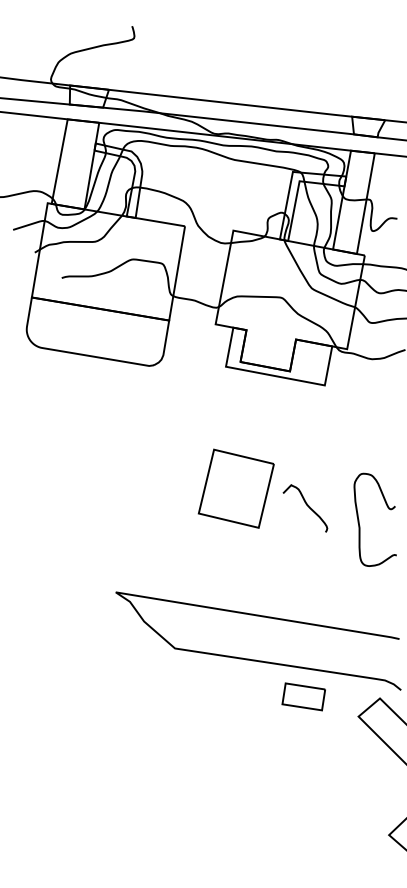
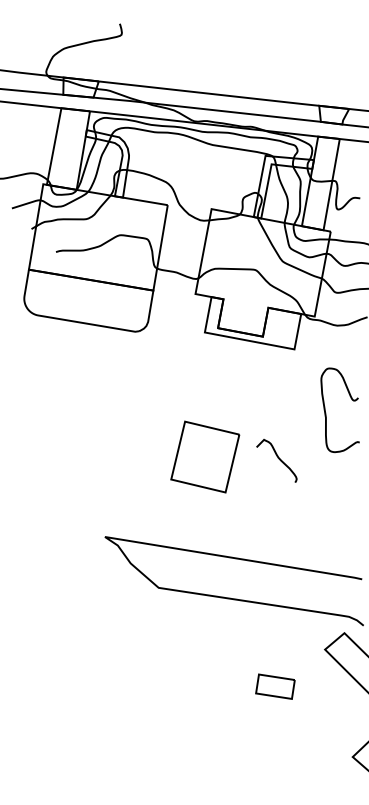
part: (236, 488) -> (205, 456), moved
curve: (360, 522) -> (326, 412), moved
part: (303, 696) -> (275, 686), moved

